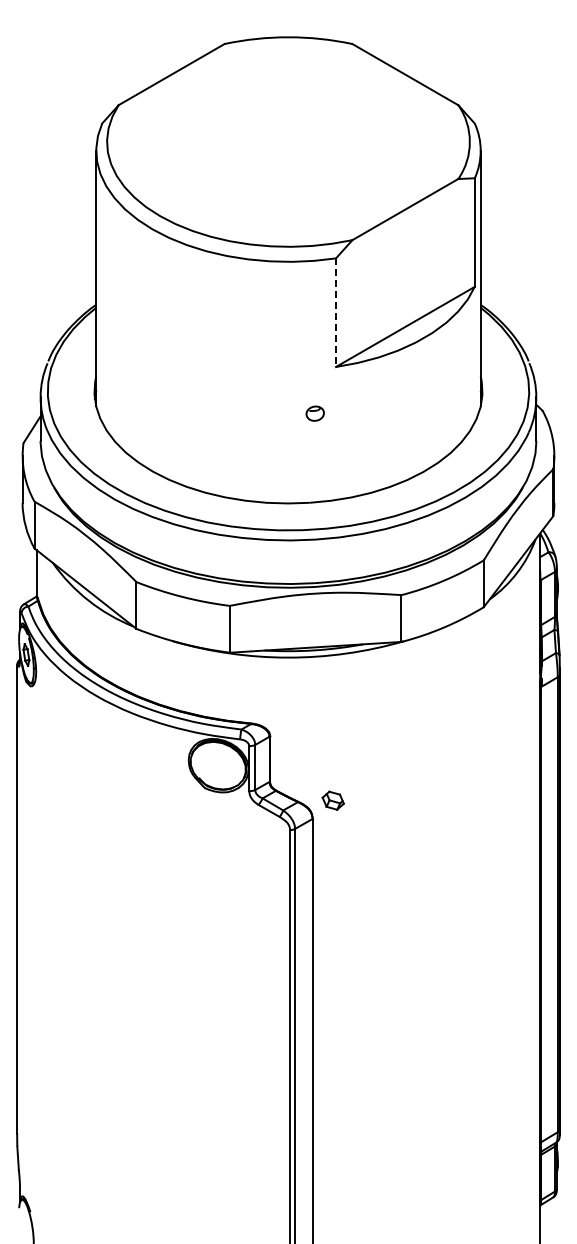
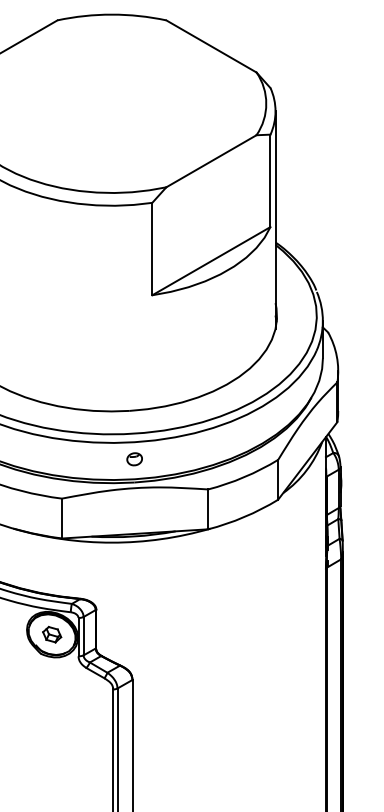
line: (335, 313) -> (151, 249), dashed -> solid
part: (314, 413) -> (134, 459), moved
part: (332, 800) -> (51, 634), moved

